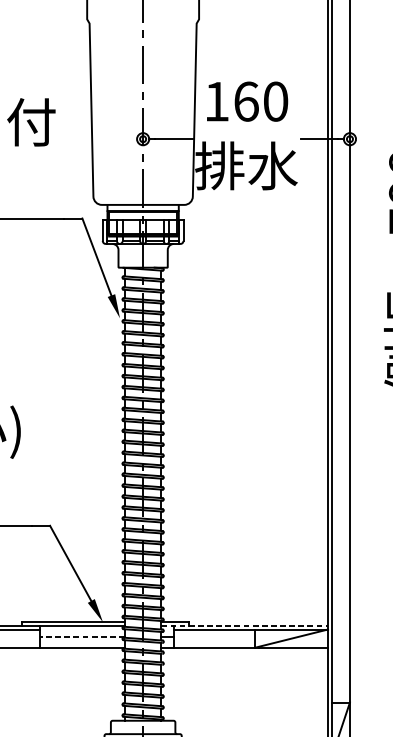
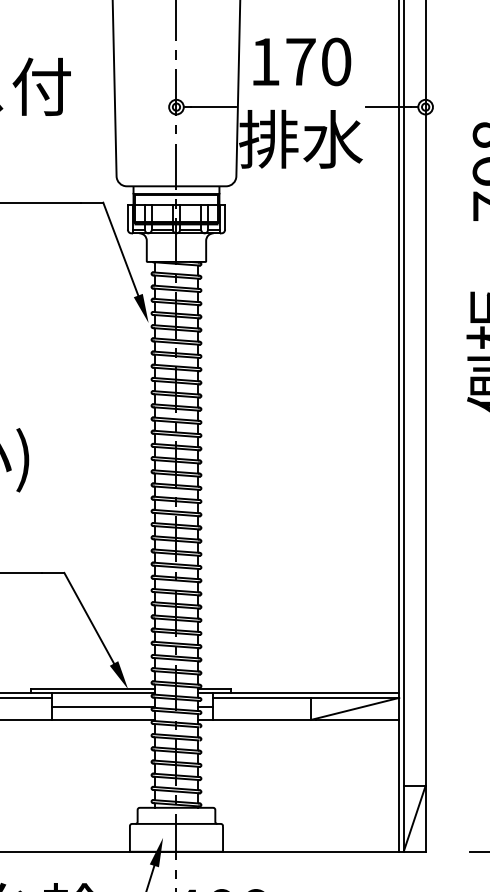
text: (246, 101) -> (300, 61), 160 -> 170
line: (245, 625) -> (299, 693), dashed -> solid
line: (81, 636) -> (102, 706), dashed -> solid

